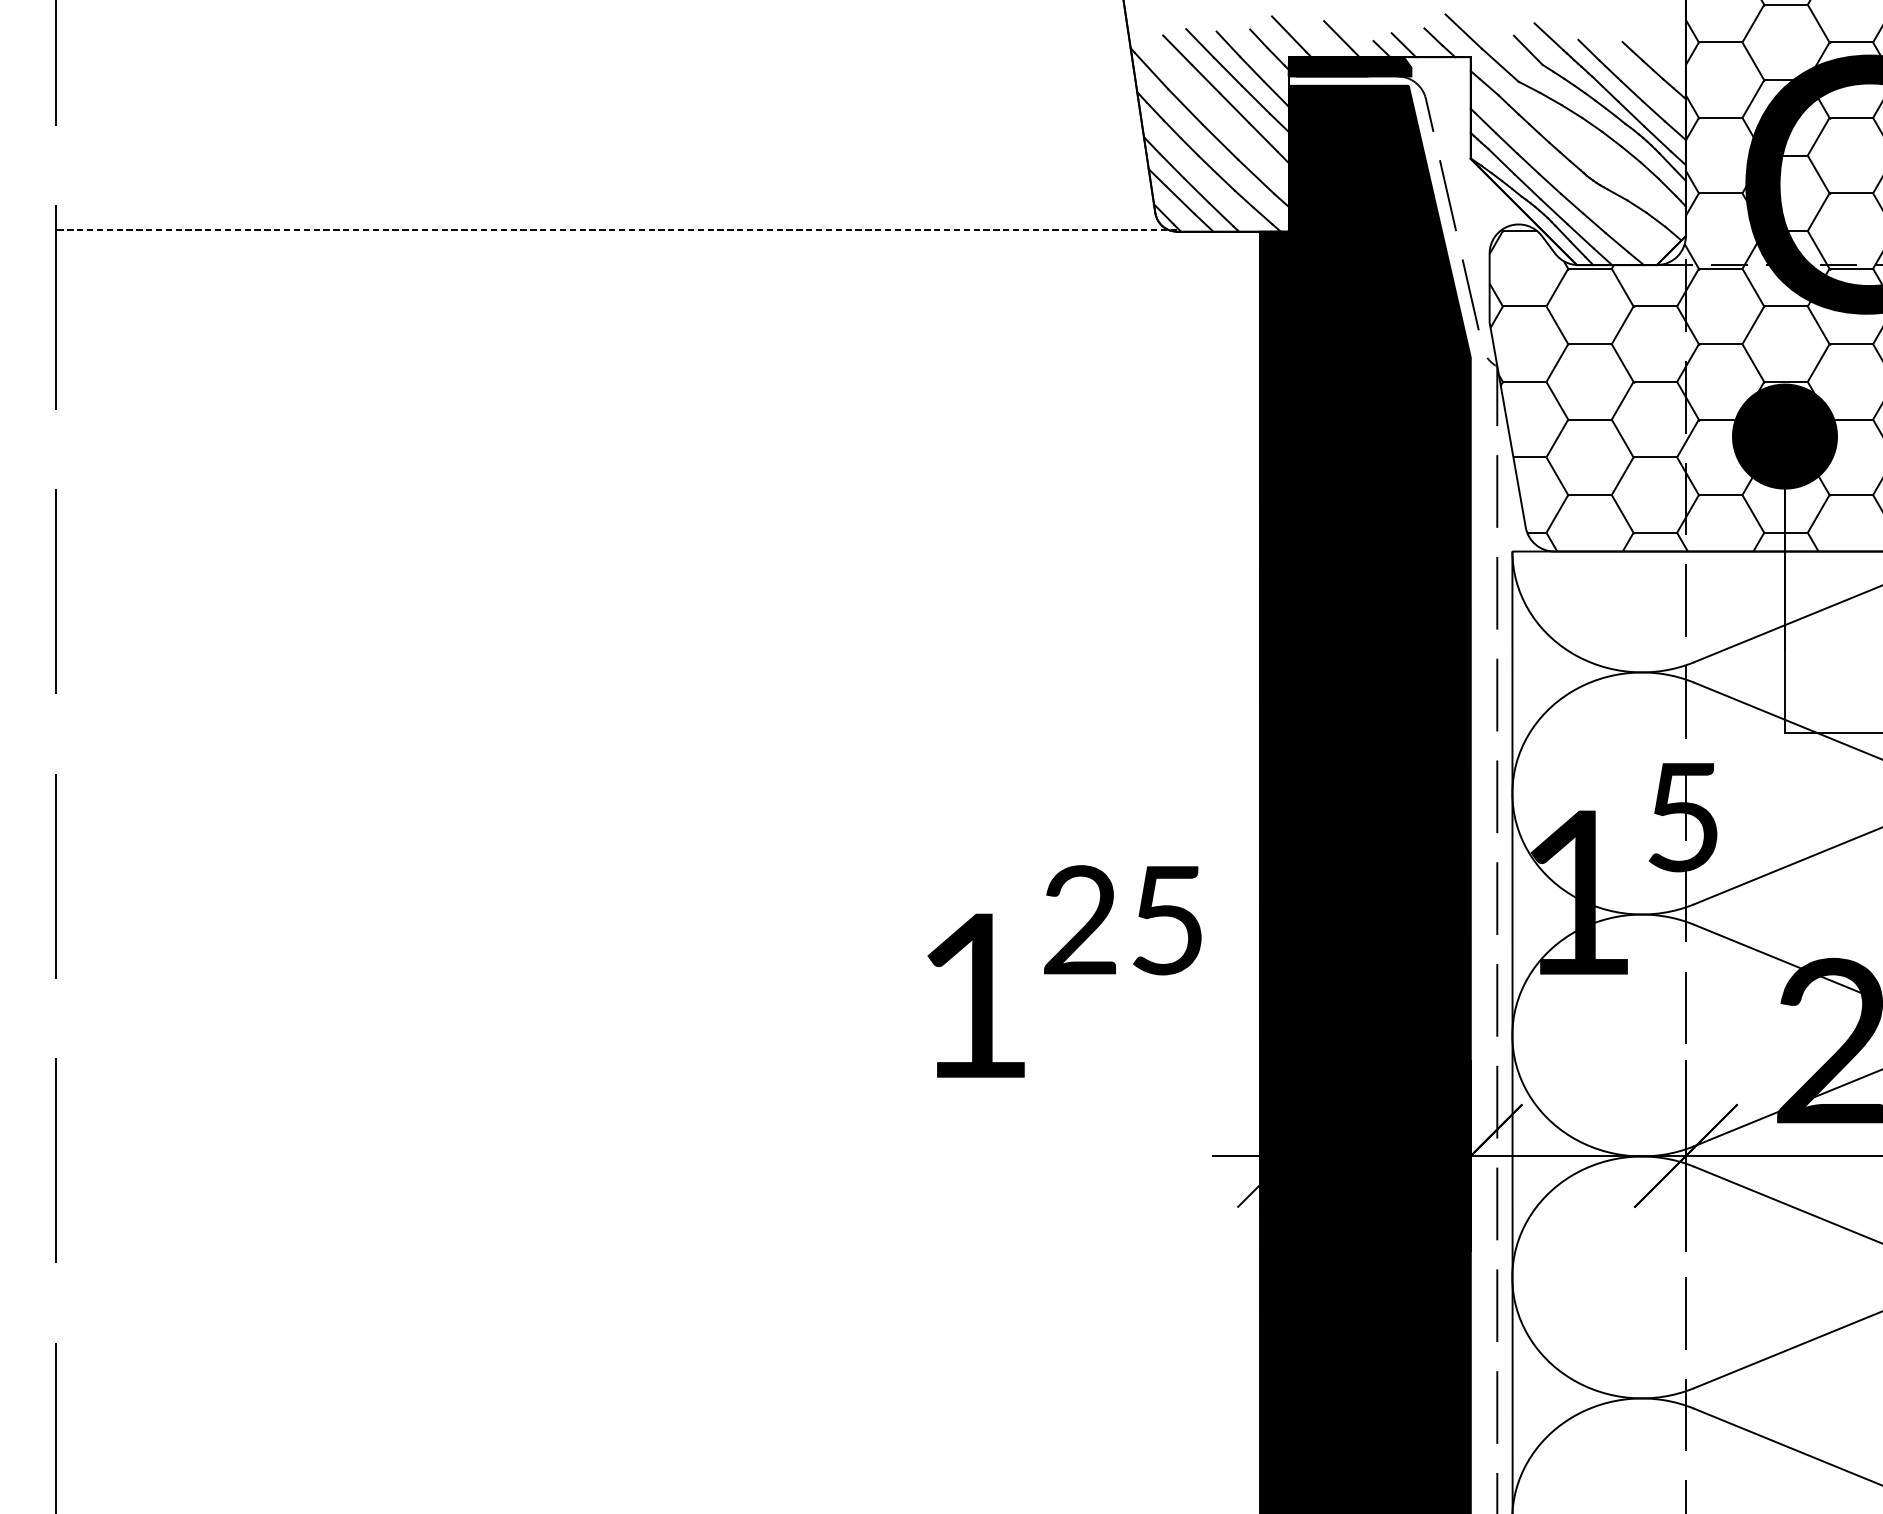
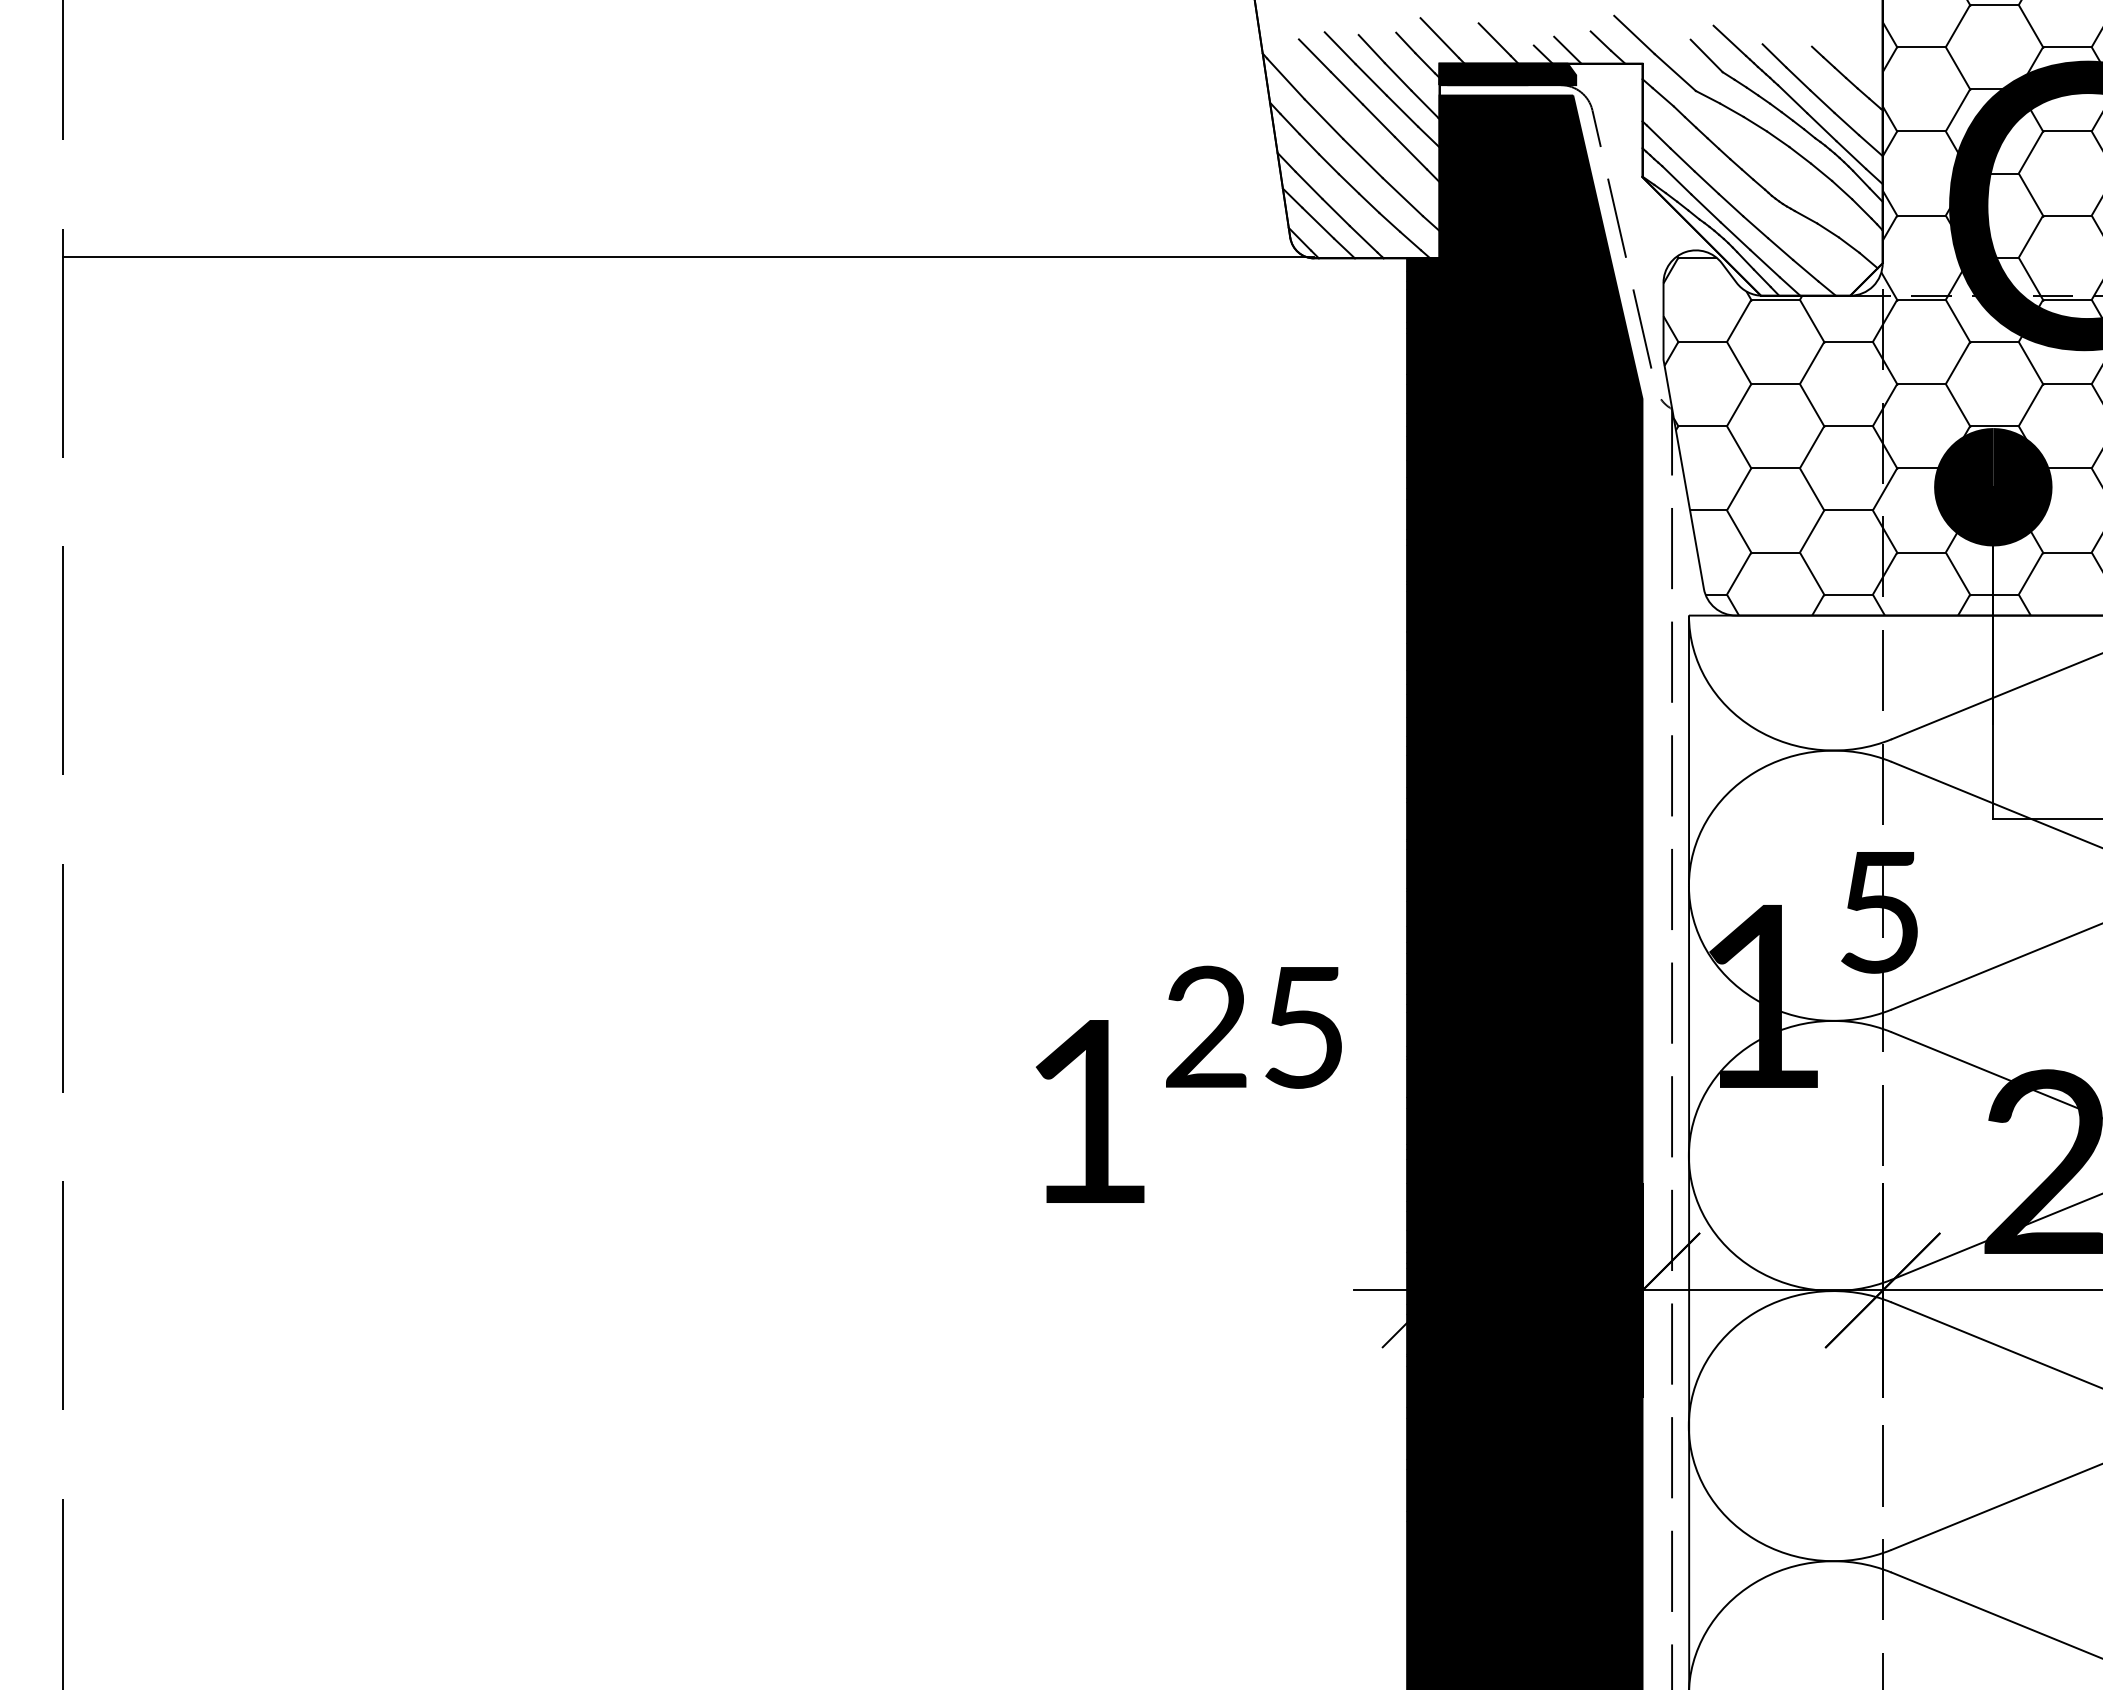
line: (616, 229) -> (688, 256), dashed -> solid

